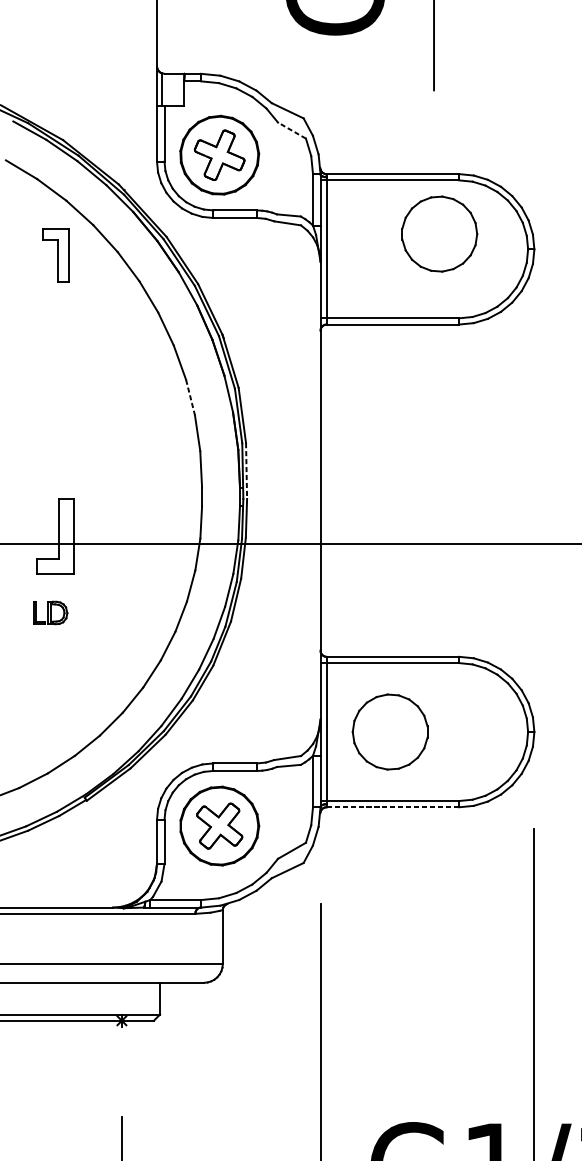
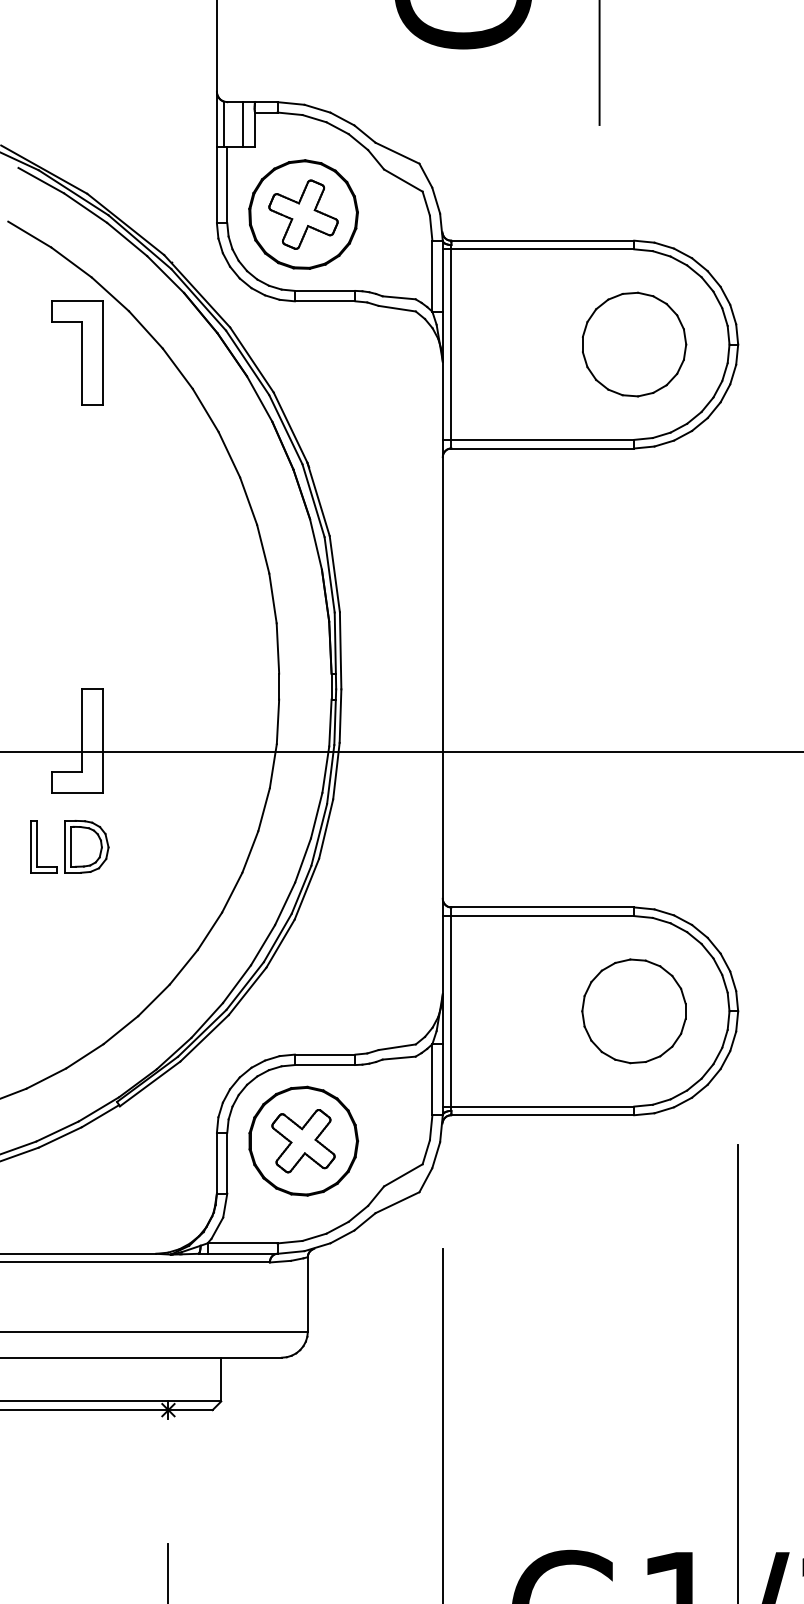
line: (175, 89) -> (242, 124), added
line: (291, 130) -> (402, 180), dashed -> solid
part: (439, 234) -> (634, 344), moved
part: (56, 255) -> (77, 352), size x1.43
line: (190, 397) -> (263, 549), dashed -> solid
line: (246, 470) -> (340, 650), dashed -> solid
part: (50, 612) -> (69, 846), size x1.67
part: (389, 732) -> (633, 1011), moved
line: (392, 807) -> (542, 1115), dashed -> solid

